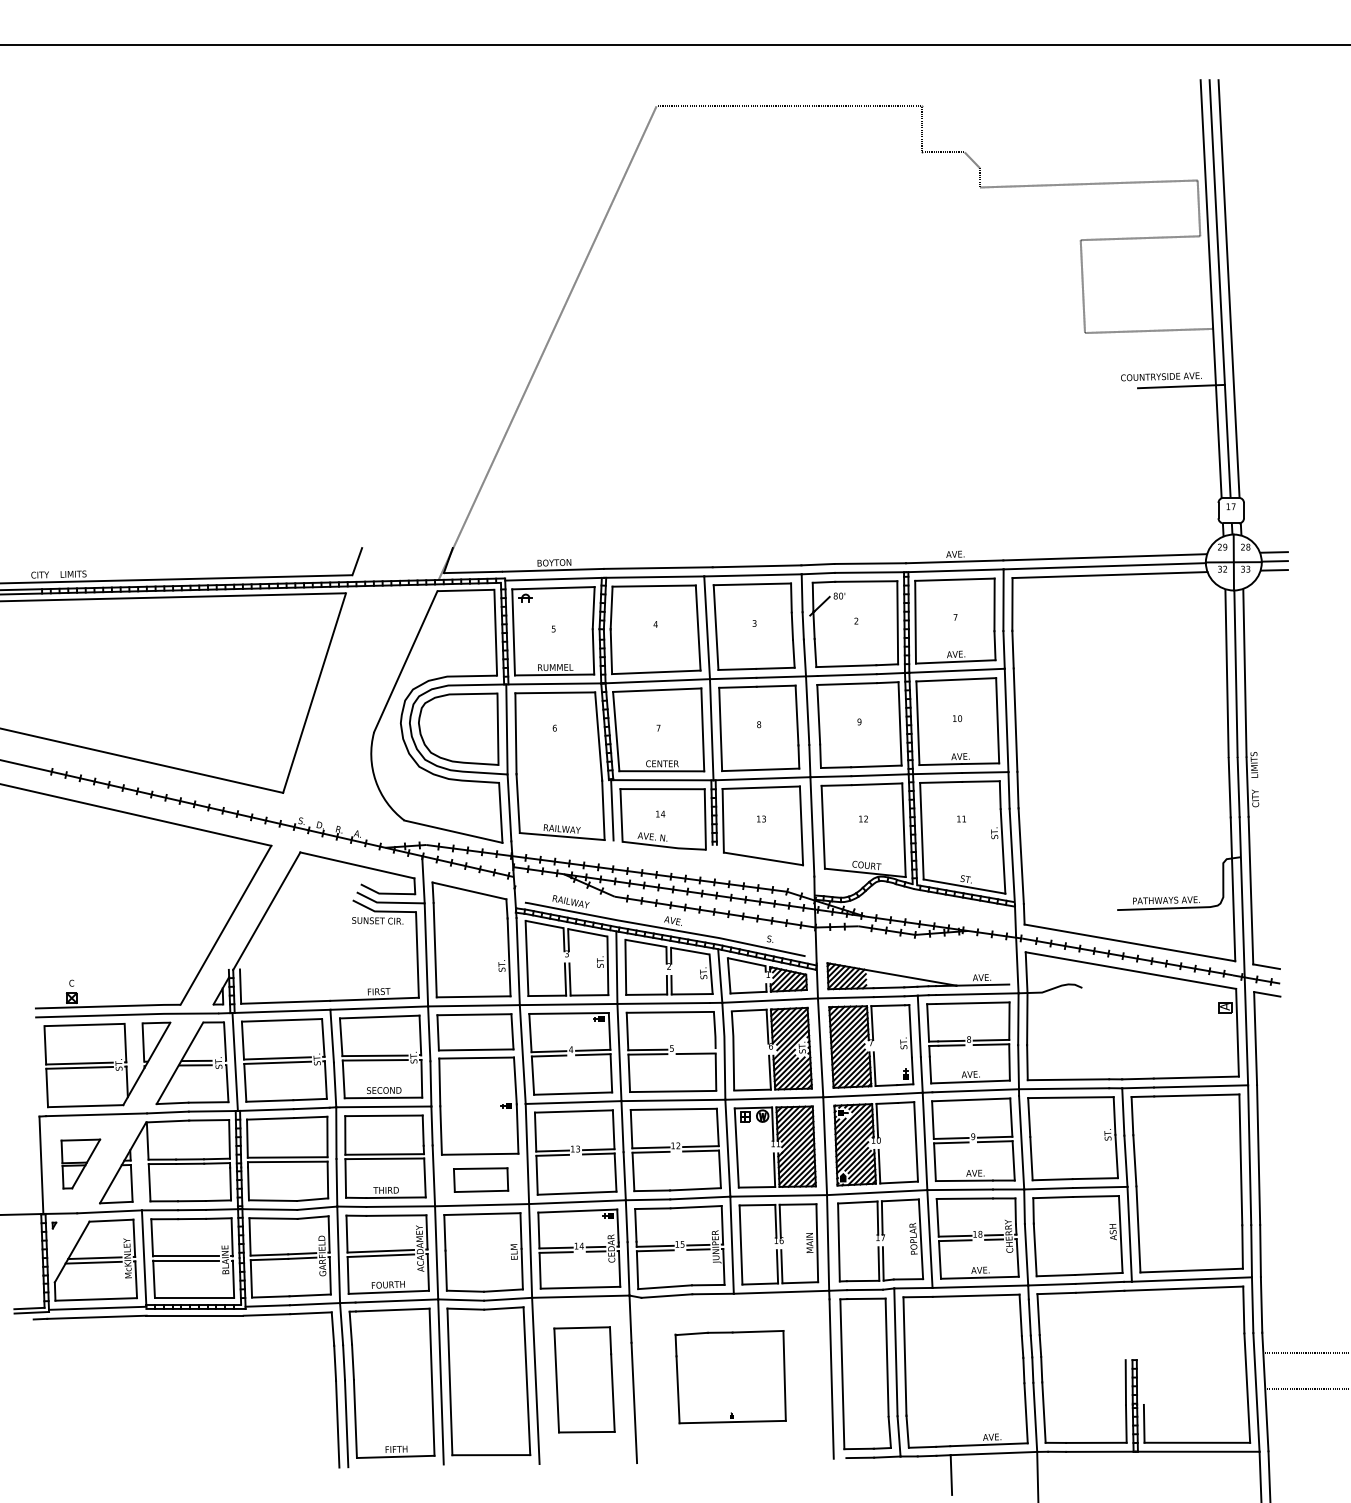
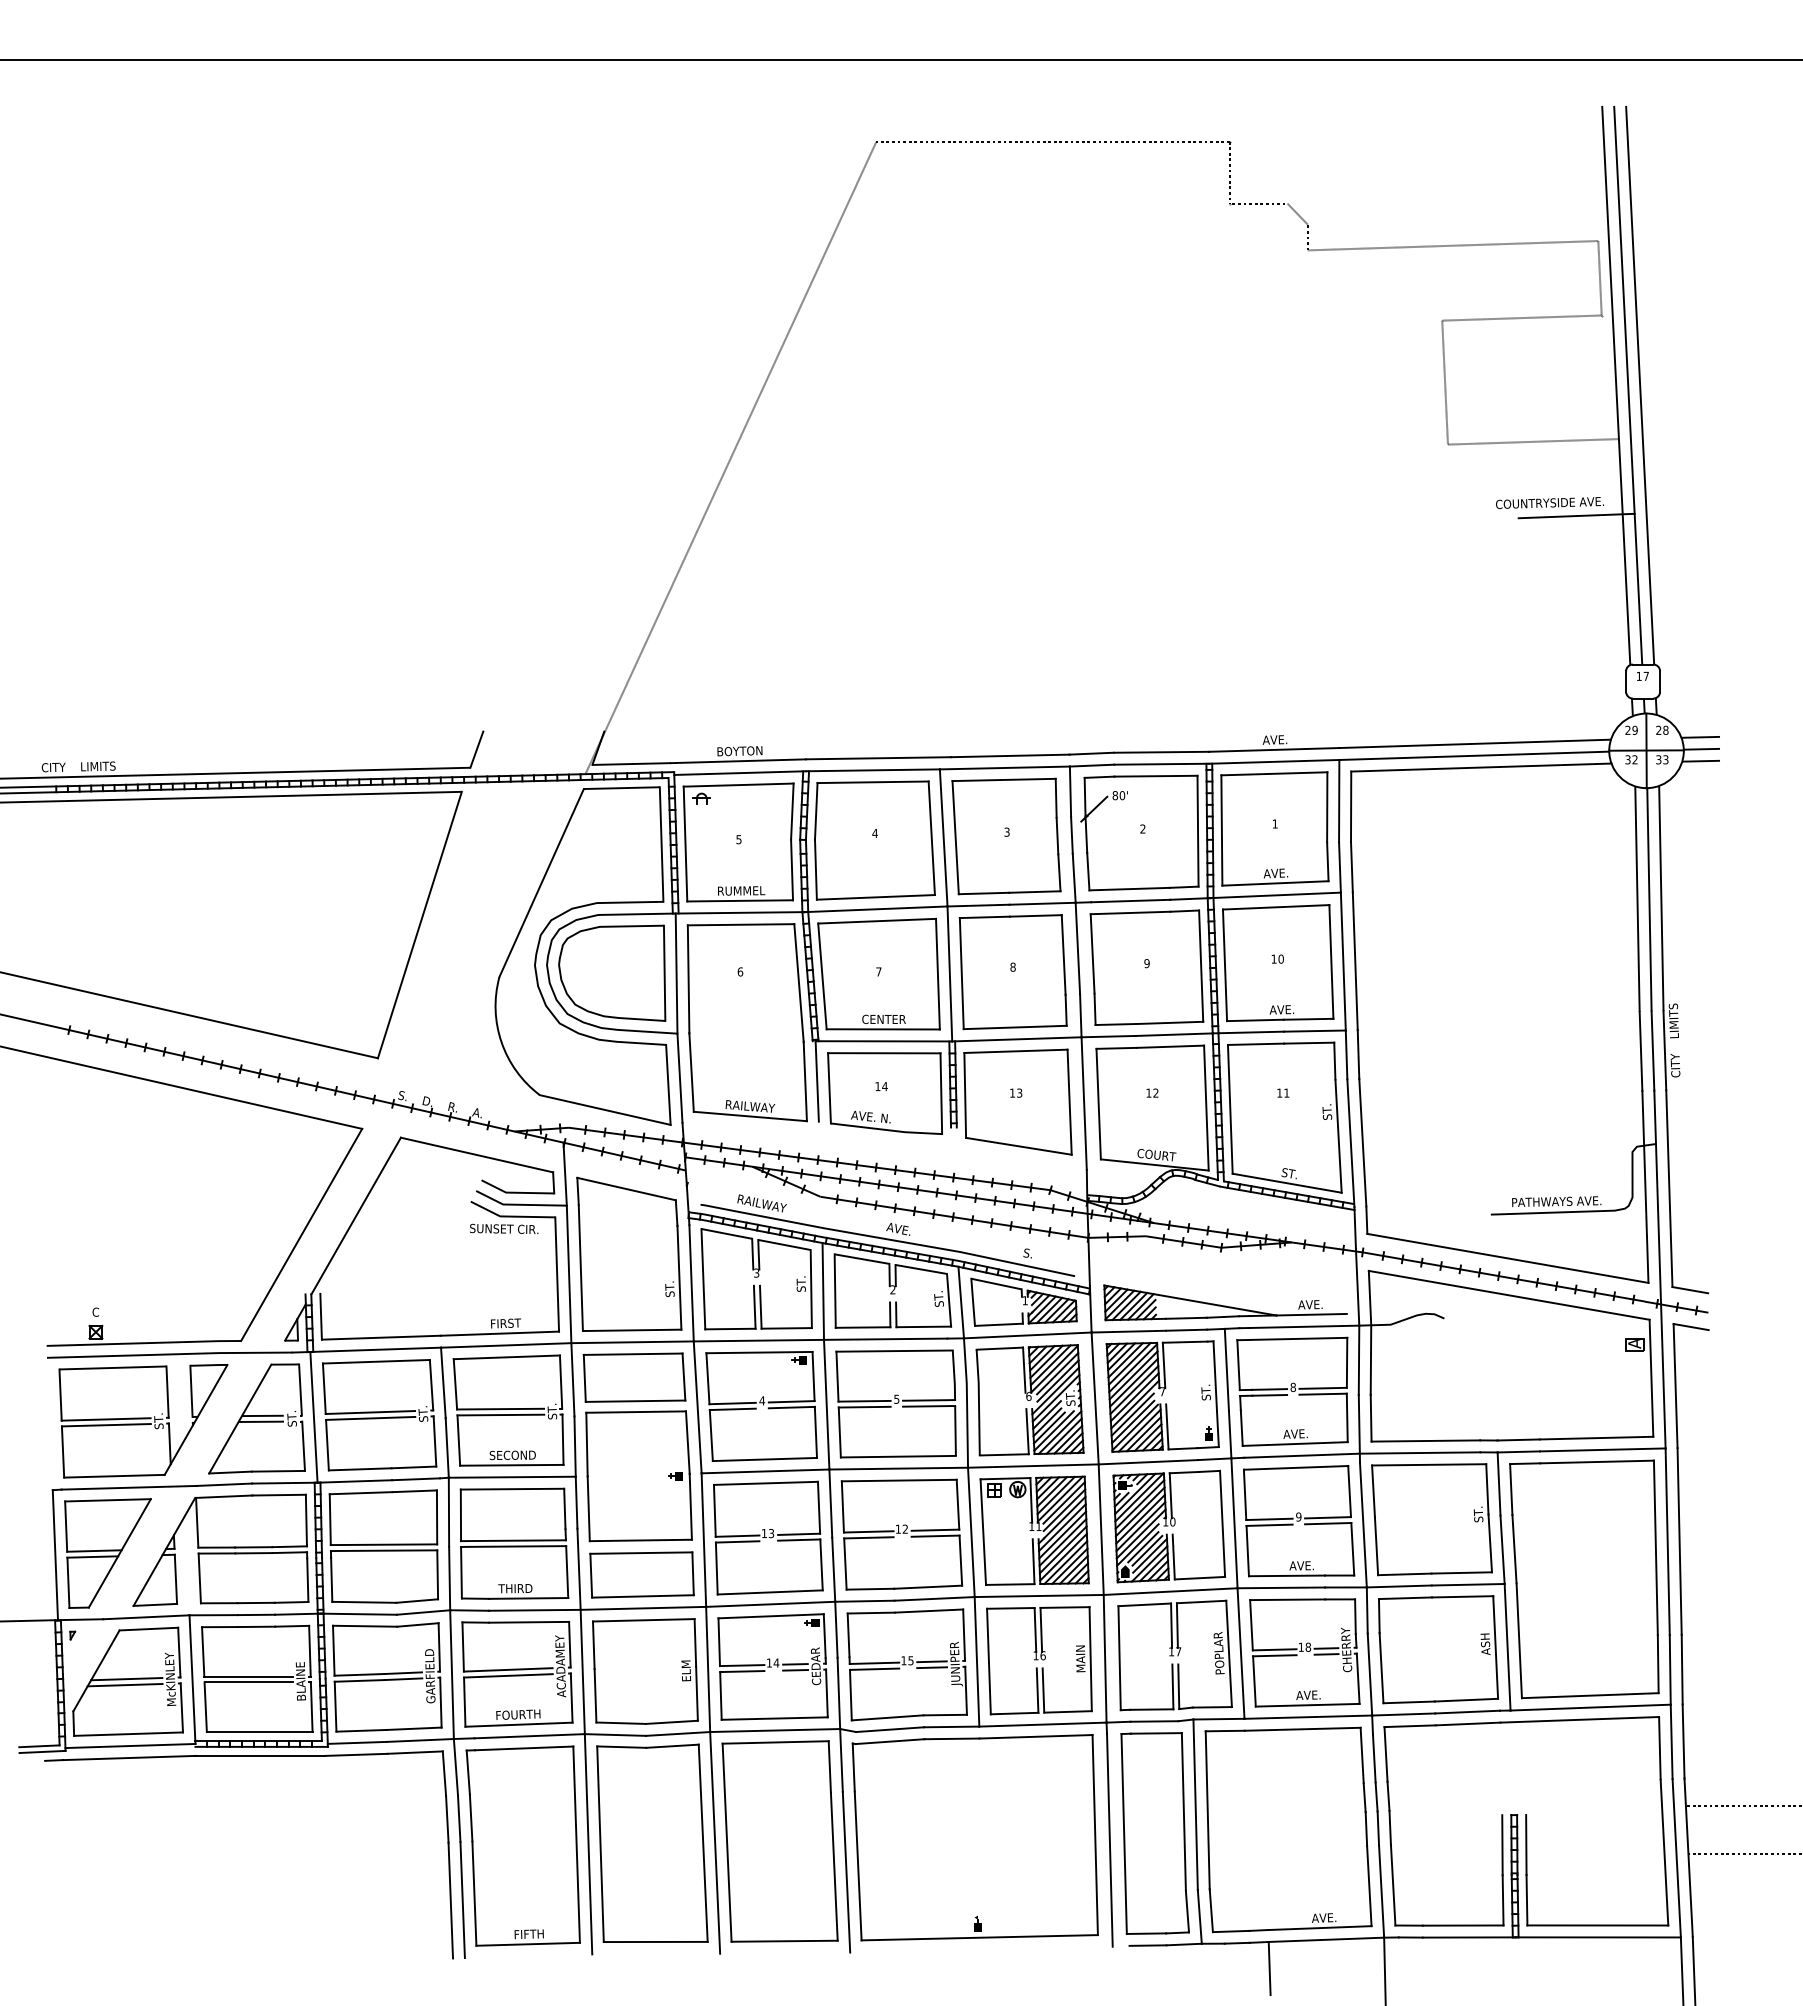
text: (955, 616) -> (1274, 823), 7 -> 1
line: (696, 1049) -> (929, 1400), added
part: (80, 1164) -> (107, 1553), size x1.67
part: (480, 1179) -> (641, 1574), size x1.43
part: (730, 1376) -> (974, 1837), size x1.67
part: (584, 1379) -> (779, 1841), size x1.43
line: (1143, 1382) -> (1526, 1845), added

